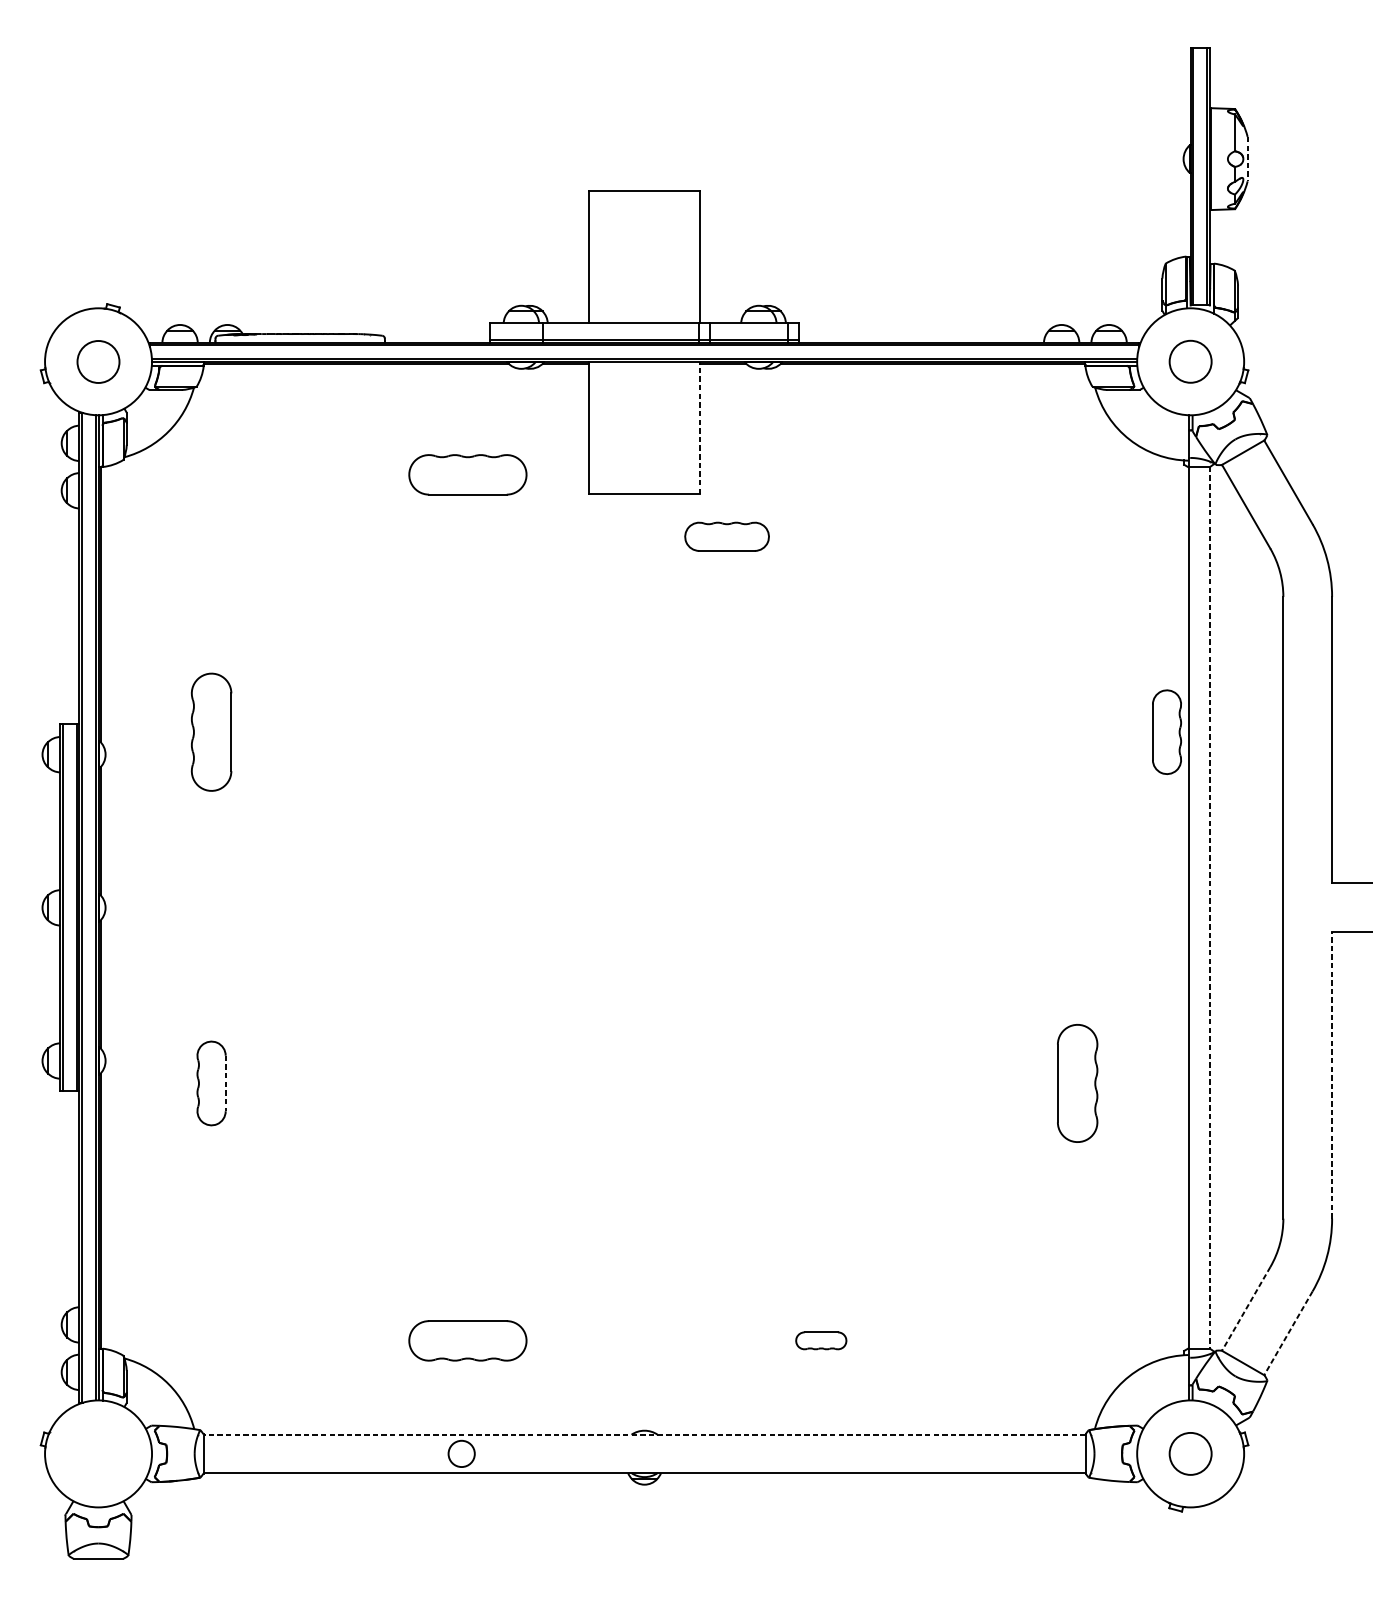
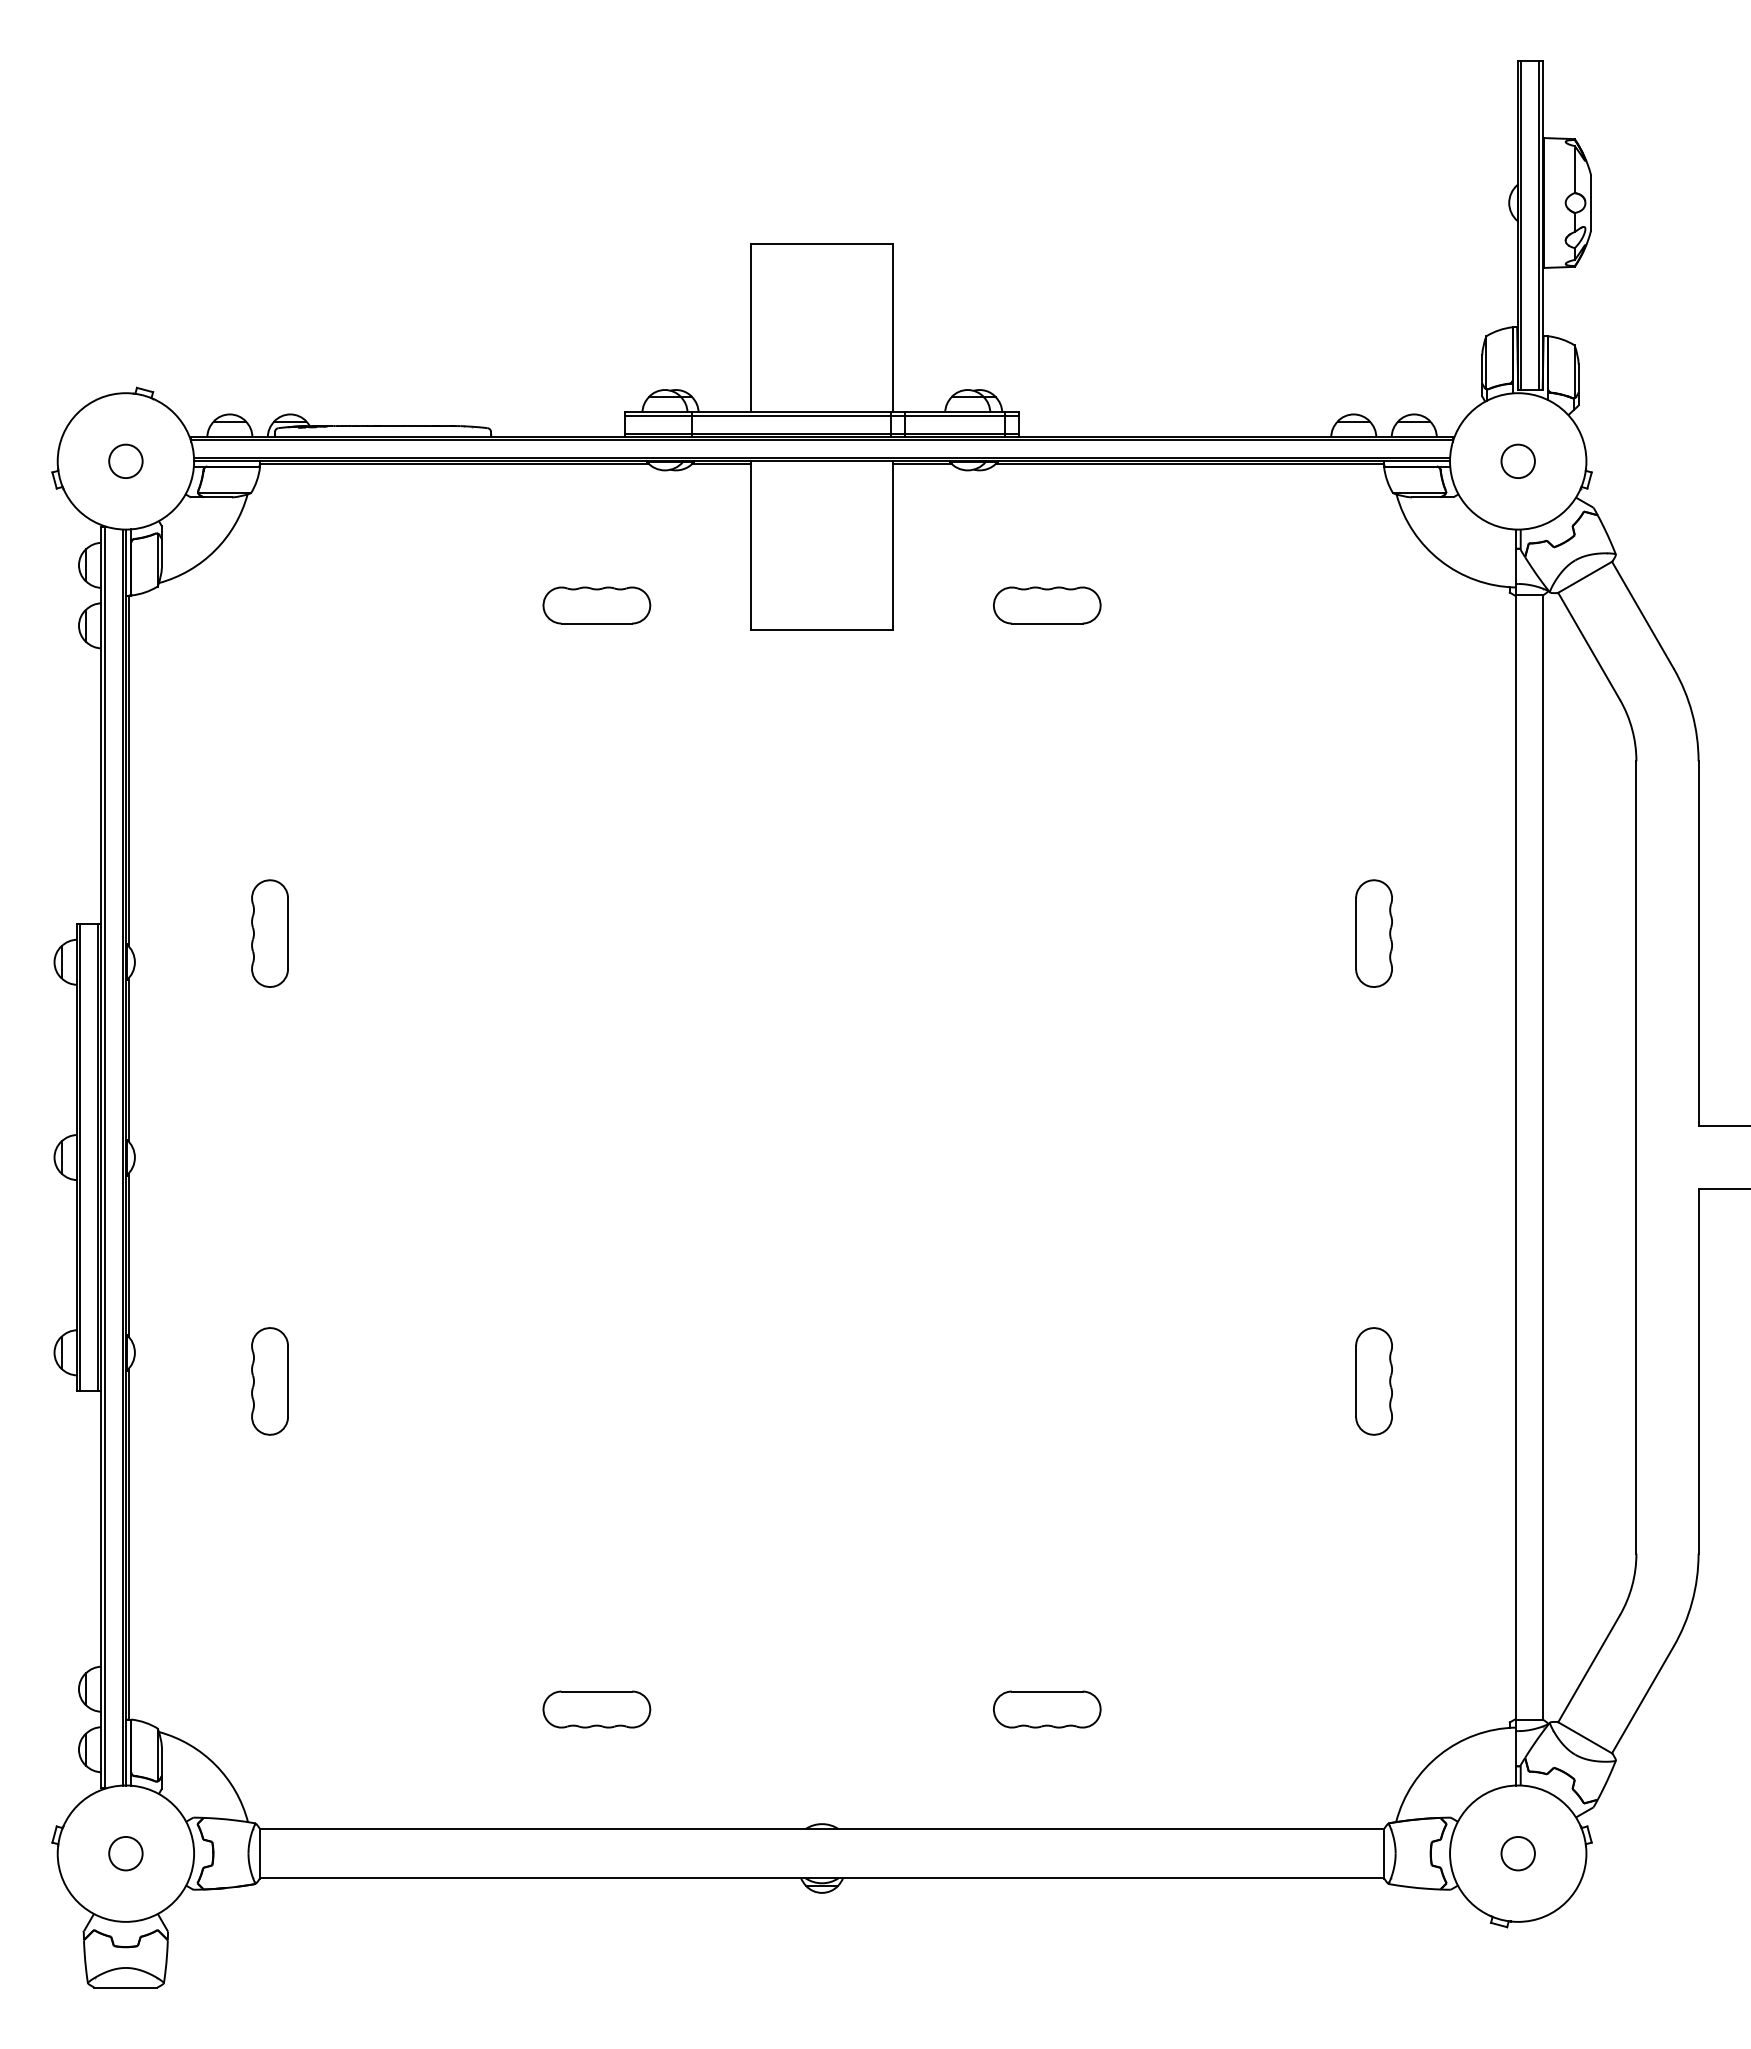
line: (1247, 159) -> (1590, 203), dashed -> solid
line: (644, 325) -> (821, 415), added
circle: (98, 361) -> (125, 460), size x0.62
circle: (1190, 361) -> (1517, 461), size x0.62
line: (699, 427) -> (892, 545), dashed -> solid
part: (467, 474) -> (596, 605), size x0.71
part: (727, 536) -> (1047, 605), moved
part: (211, 732) -> (269, 933), size x0.71
part: (1166, 732) -> (1373, 933), moved
line: (1209, 908) -> (1542, 1158), dashed -> solid
line: (1332, 1075) -> (1698, 1371), dashed -> solid
line: (226, 1083) -> (288, 1381), dashed -> solid
part: (1077, 1083) -> (1373, 1381), size x0.71
line: (1246, 1308) -> (1589, 1668), dashed -> solid
line: (1288, 1332) -> (1642, 1699), dashed -> solid
part: (467, 1340) -> (596, 1709), size x0.71
part: (821, 1340) -> (1047, 1709), size x1.67
line: (644, 1434) -> (821, 1829), dashed -> solid
circle: (461, 1453) -> (125, 1853), moved
circle: (1190, 1453) -> (1517, 1853), size x0.62

